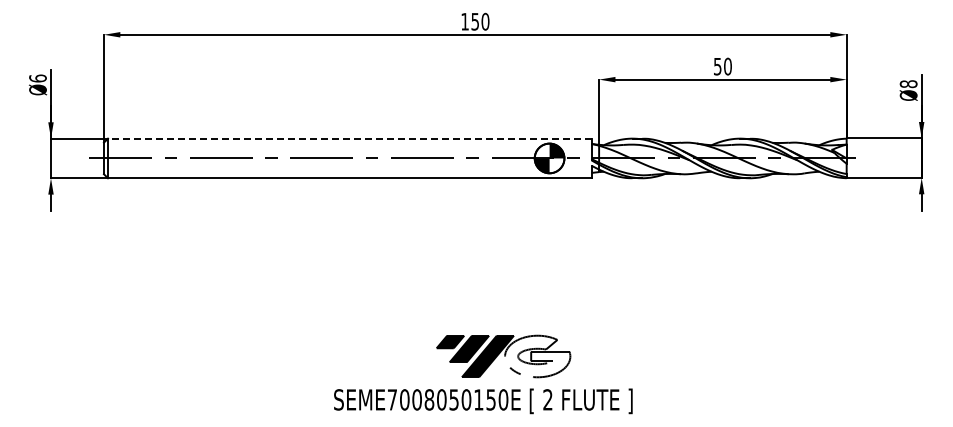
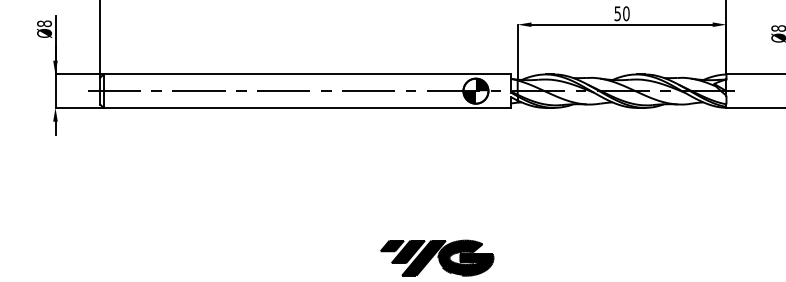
text: (37, 78) -> (44, 23), Ø6 -> Ø8
line: (349, 138) -> (307, 74), dashed -> solid
fill: (537, 356) -> (465, 258), added

